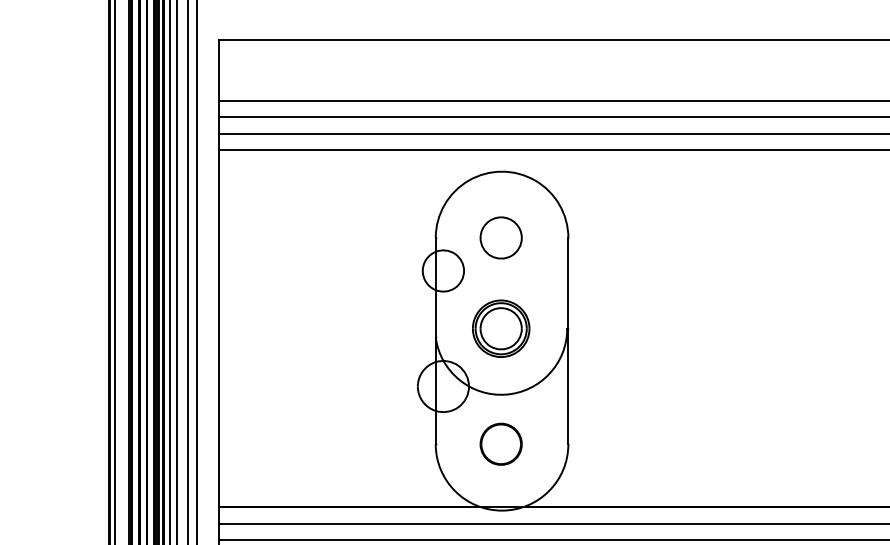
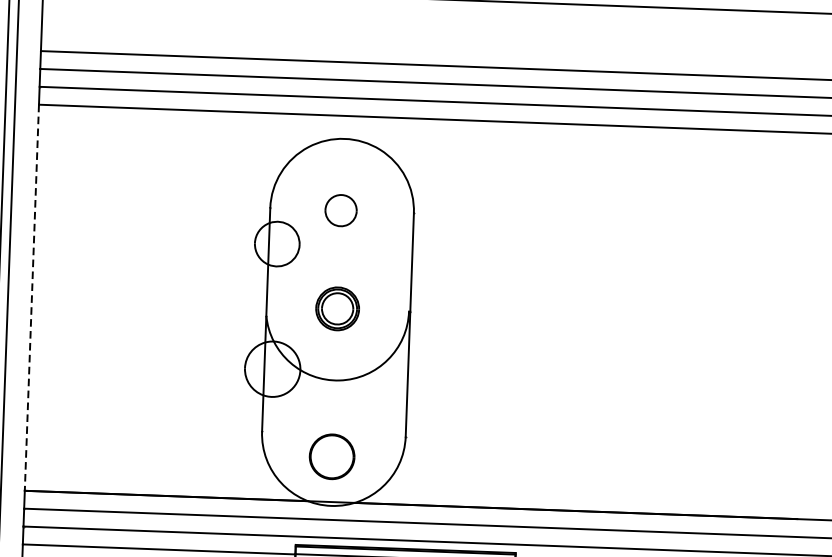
part: (500, 237) -> (340, 210), size x0.7
part: (501, 328) -> (337, 308), size x0.7
line: (218, 329) -> (31, 298), solid -> dashed
part: (500, 443) -> (331, 455), moved

